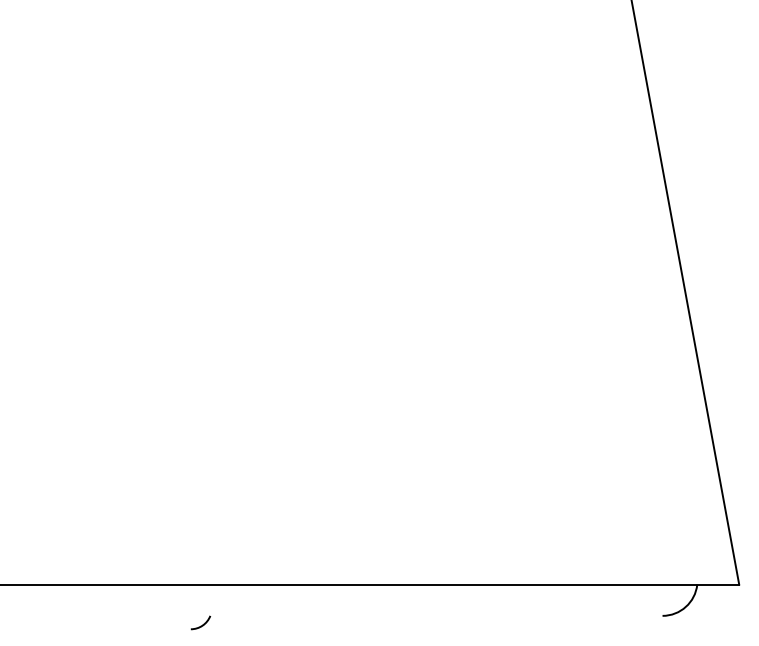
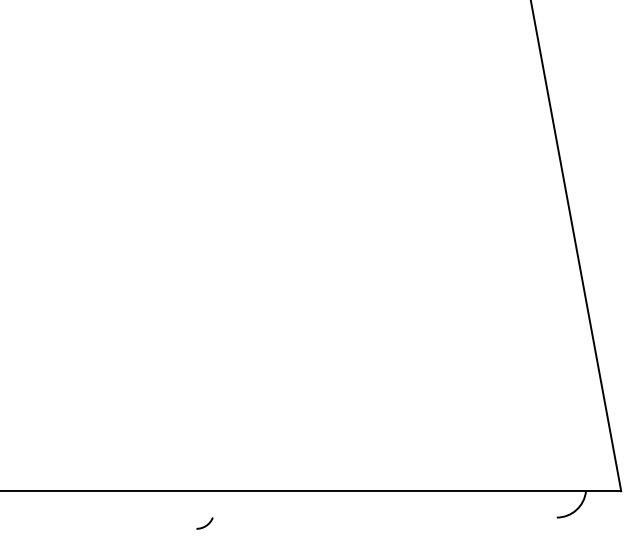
arc: (200, 625) -> (204, 525), moved

